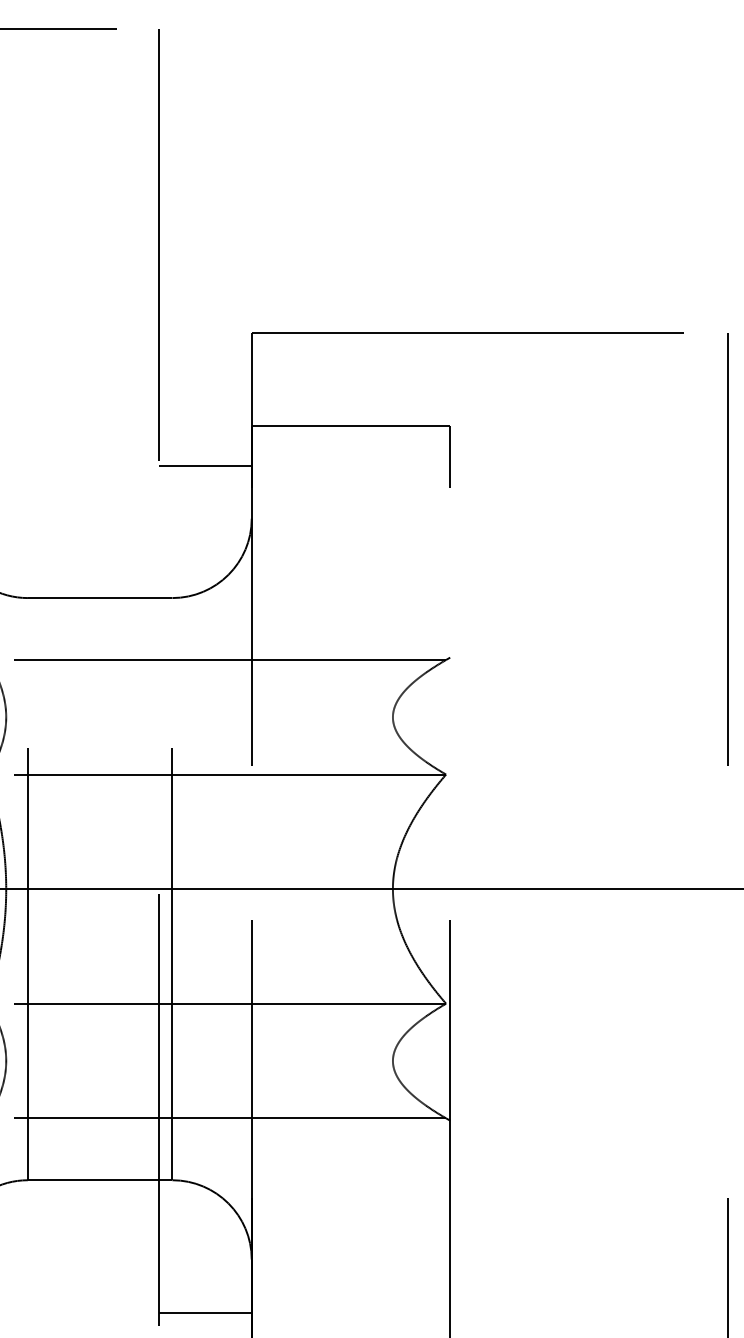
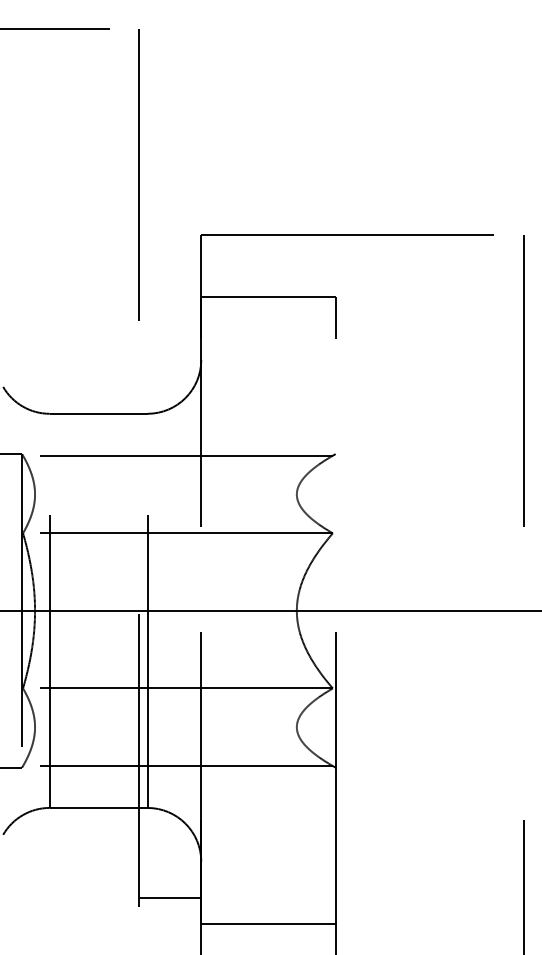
line: (204, 466) -> (169, 324), removed

